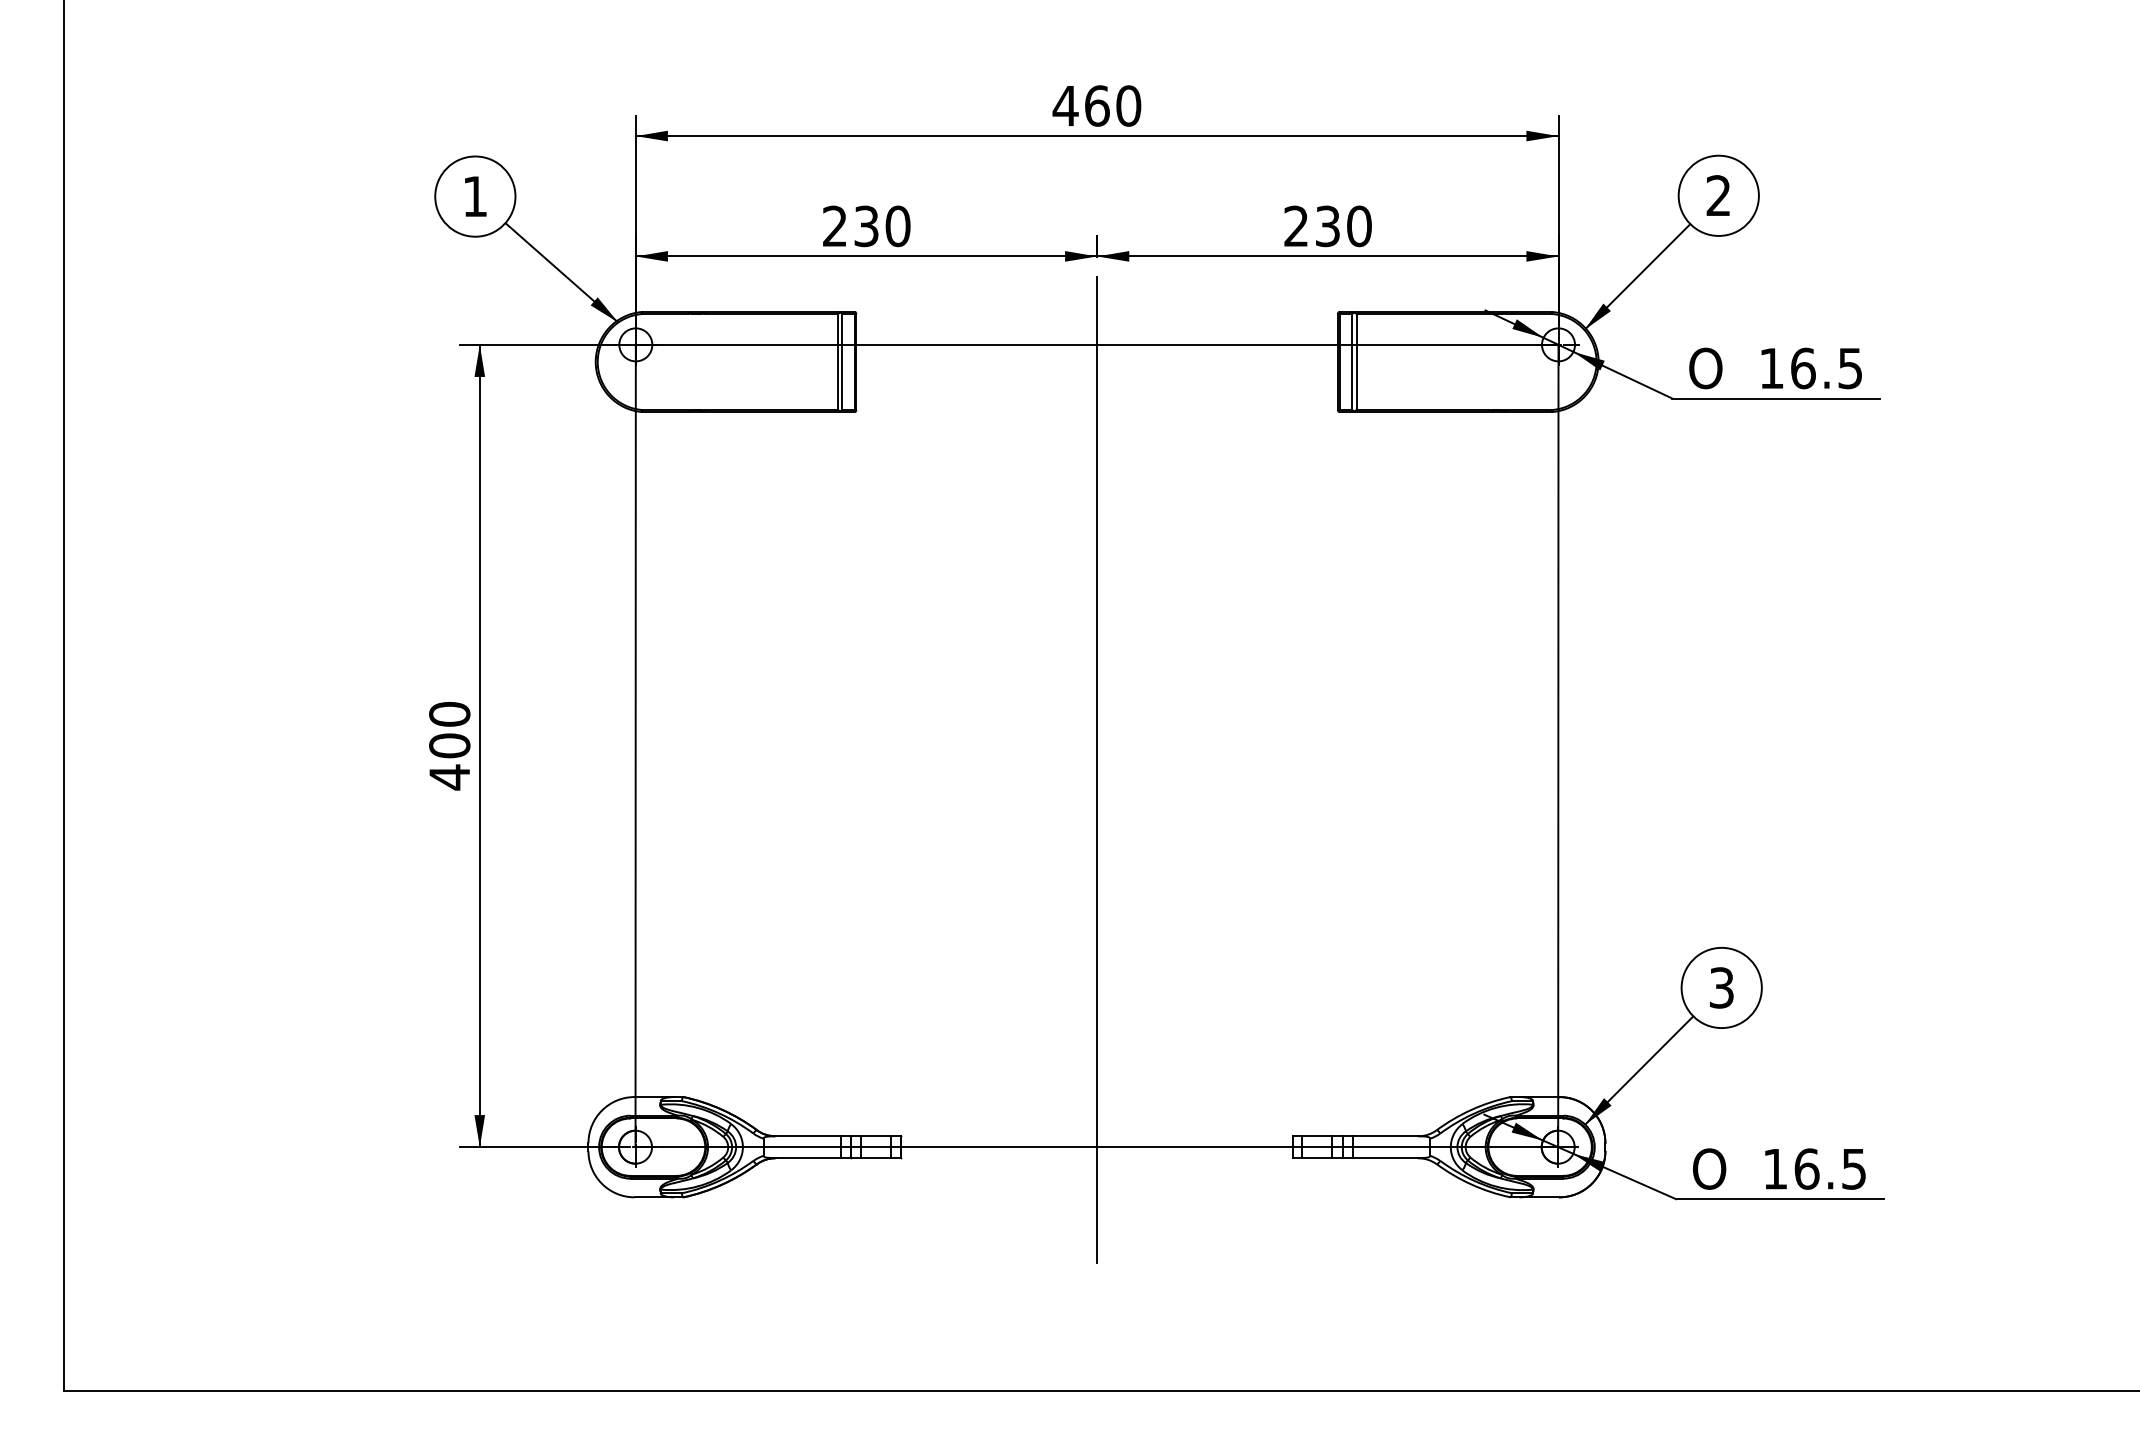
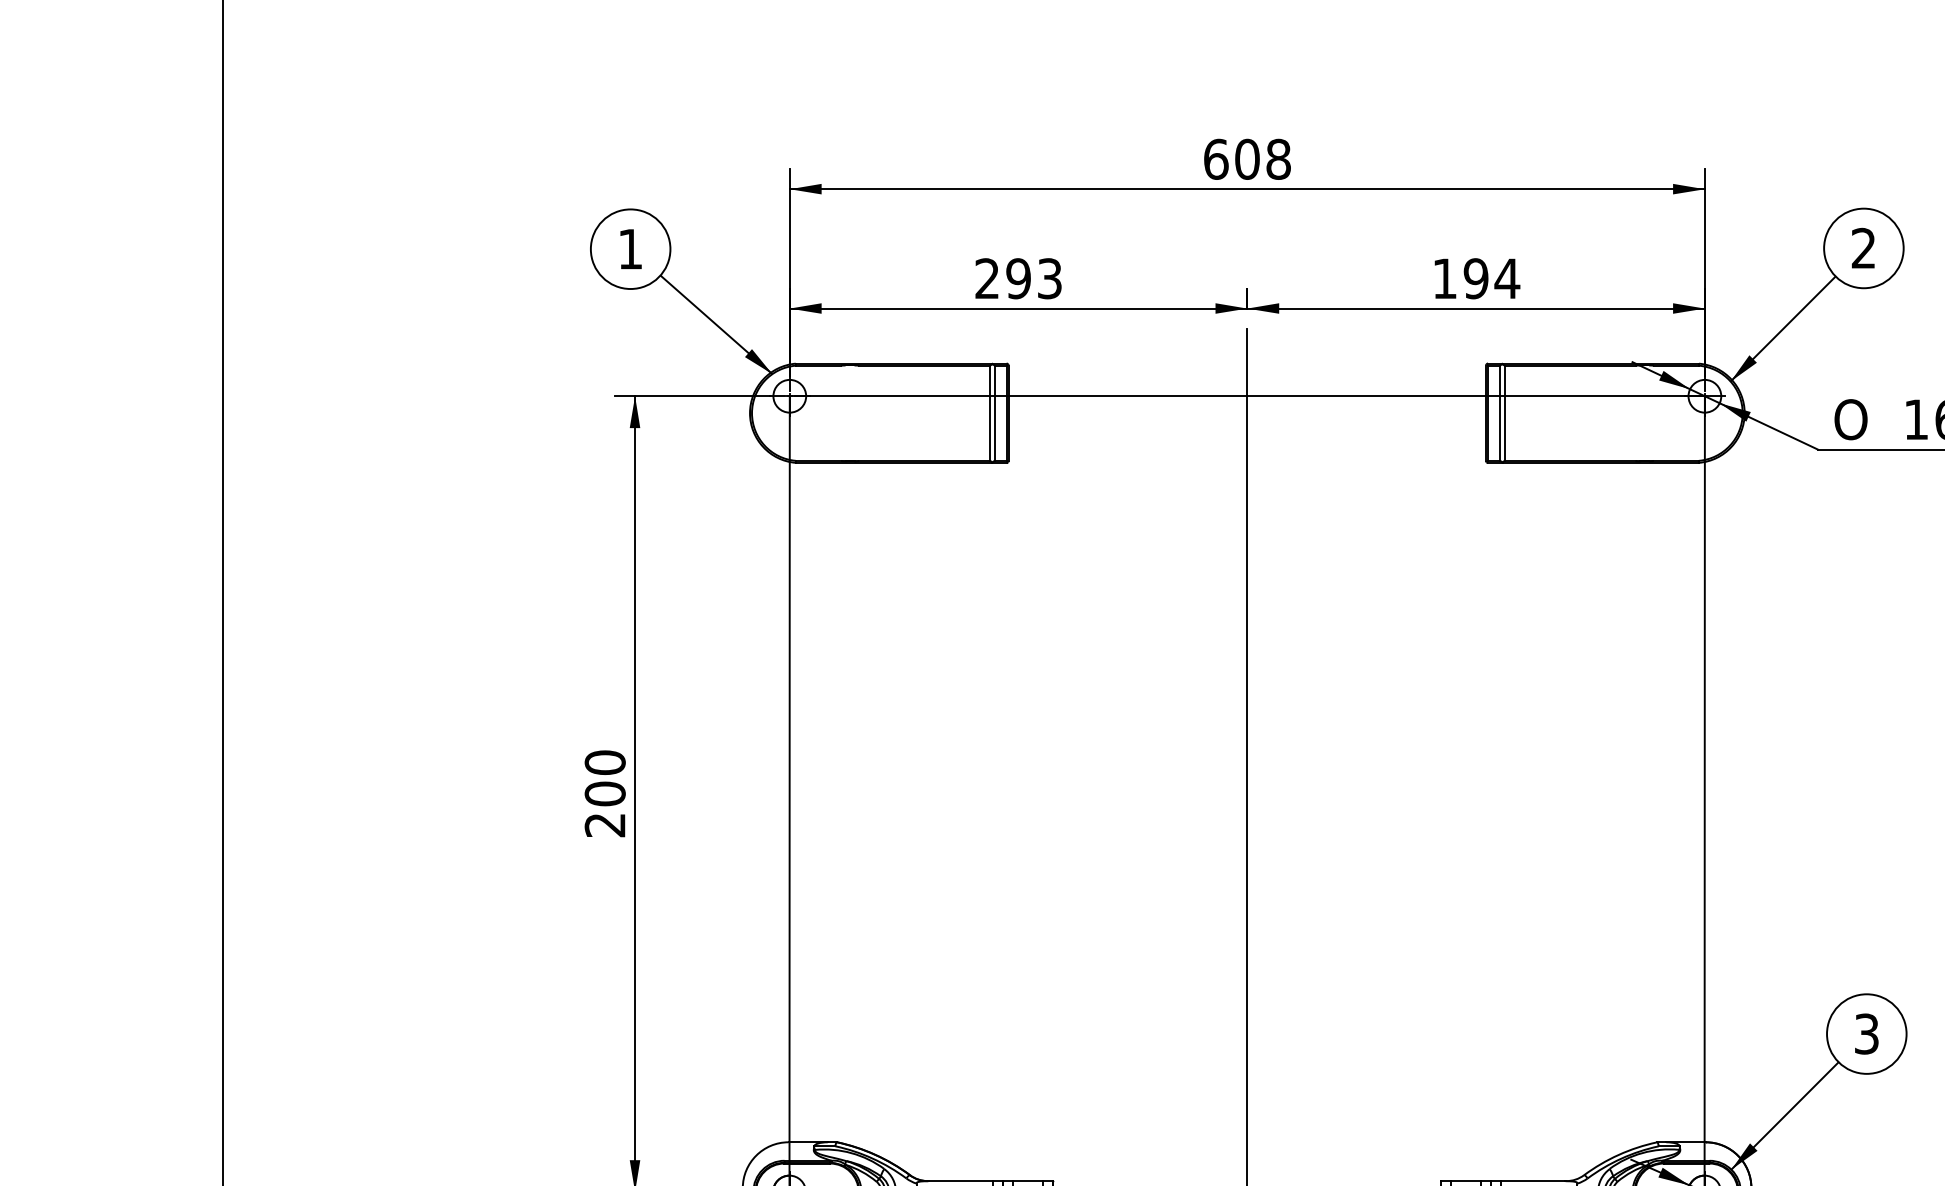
text: (1096, 105) -> (1246, 158), 460 -> 608
text: (882, 226) -> (1034, 278), 230 -> 293
text: (1328, 226) -> (1476, 278), 230 -> 194
text: (449, 777) -> (604, 825), 400 -> 200

